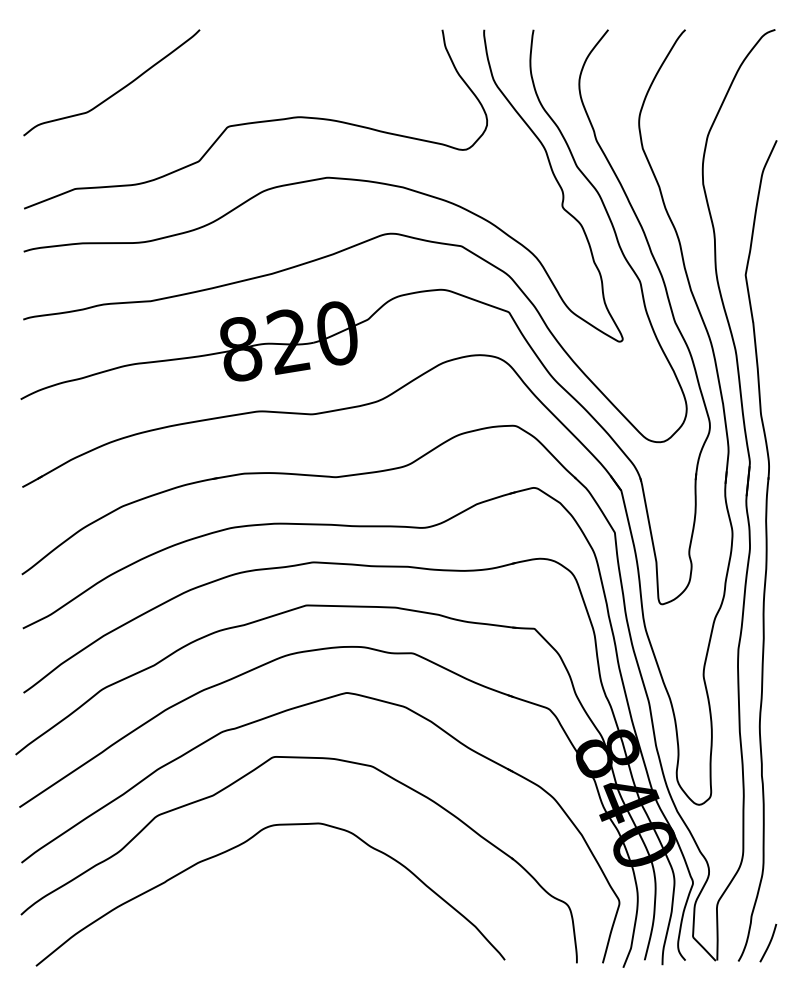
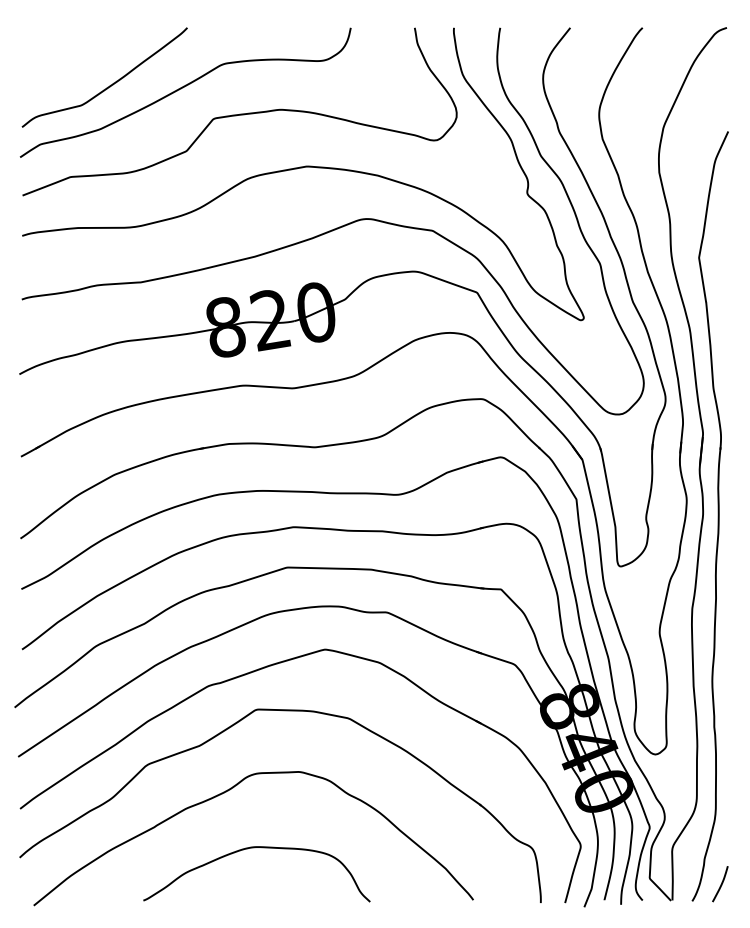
curve: (194, 94) -> (182, 88), added
curve: (271, 905) -> (254, 848), added

